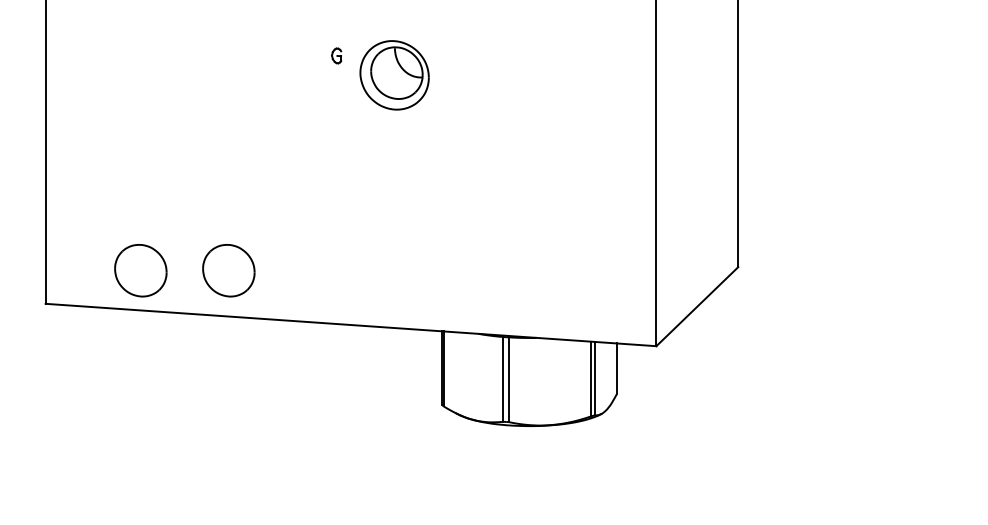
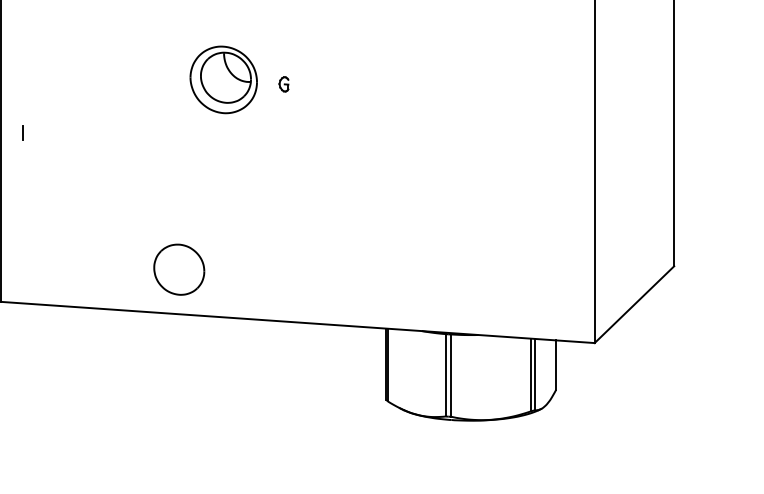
part: (336, 55) -> (283, 83), moved
part: (394, 75) -> (223, 80), moved
line: (67, 129) -> (22, 132), added
part: (140, 270) -> (93, 269), removed

